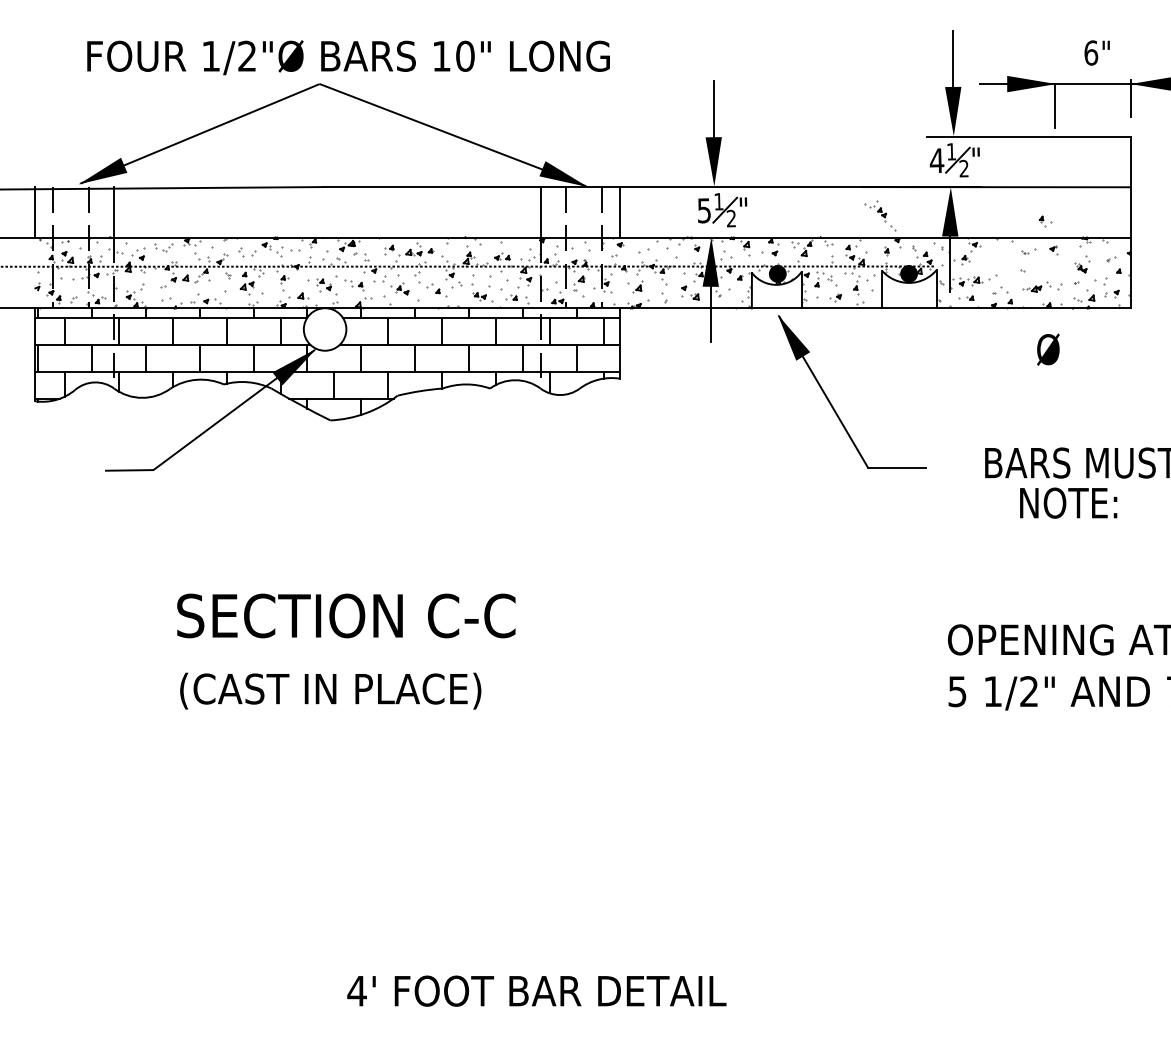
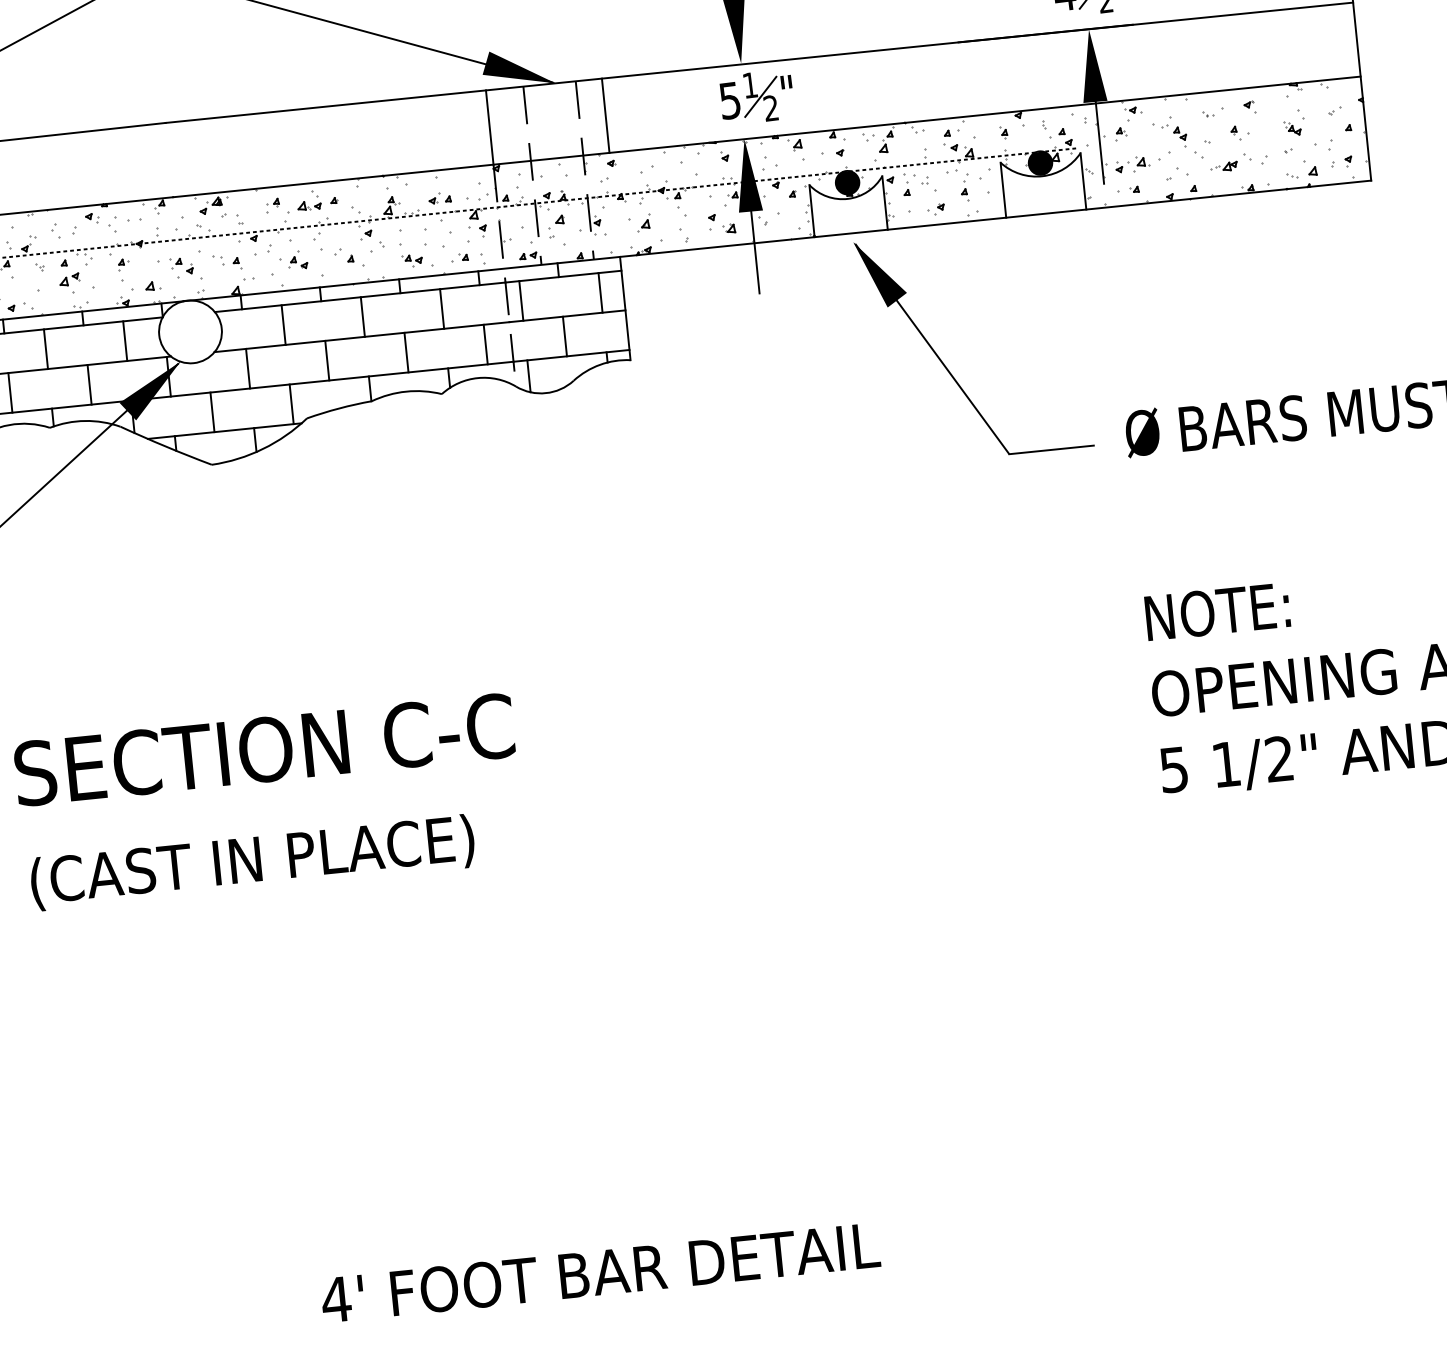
part: (880, 215) -> (1178, 138), moved
part: (1045, 221) -> (1240, 133), moved
text: (1048, 349) -> (1142, 432), moved
text: (1068, 502) -> (1217, 610), moved

